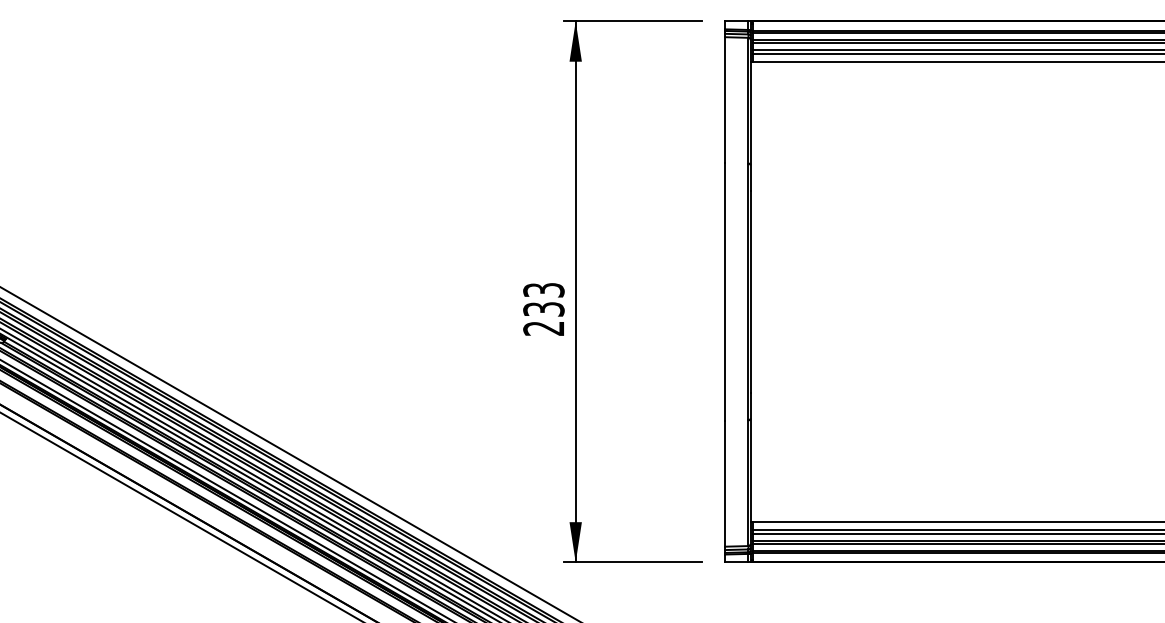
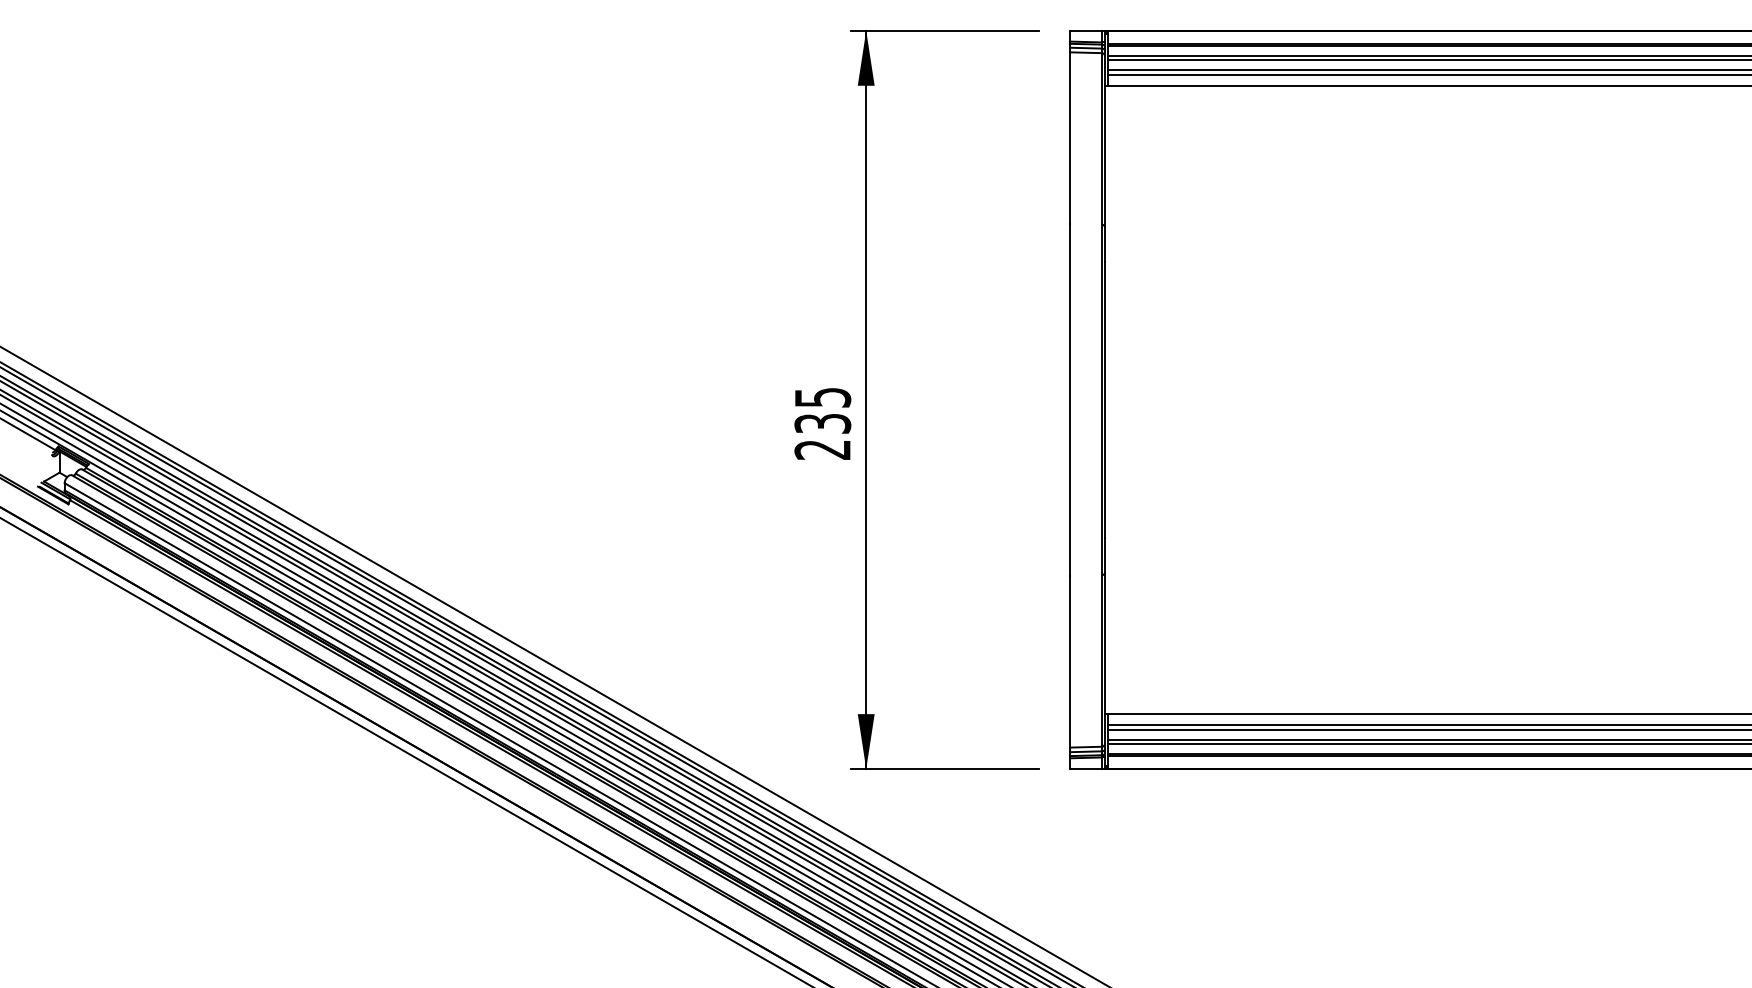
text: (543, 290) -> (822, 397), 233 -> 235

